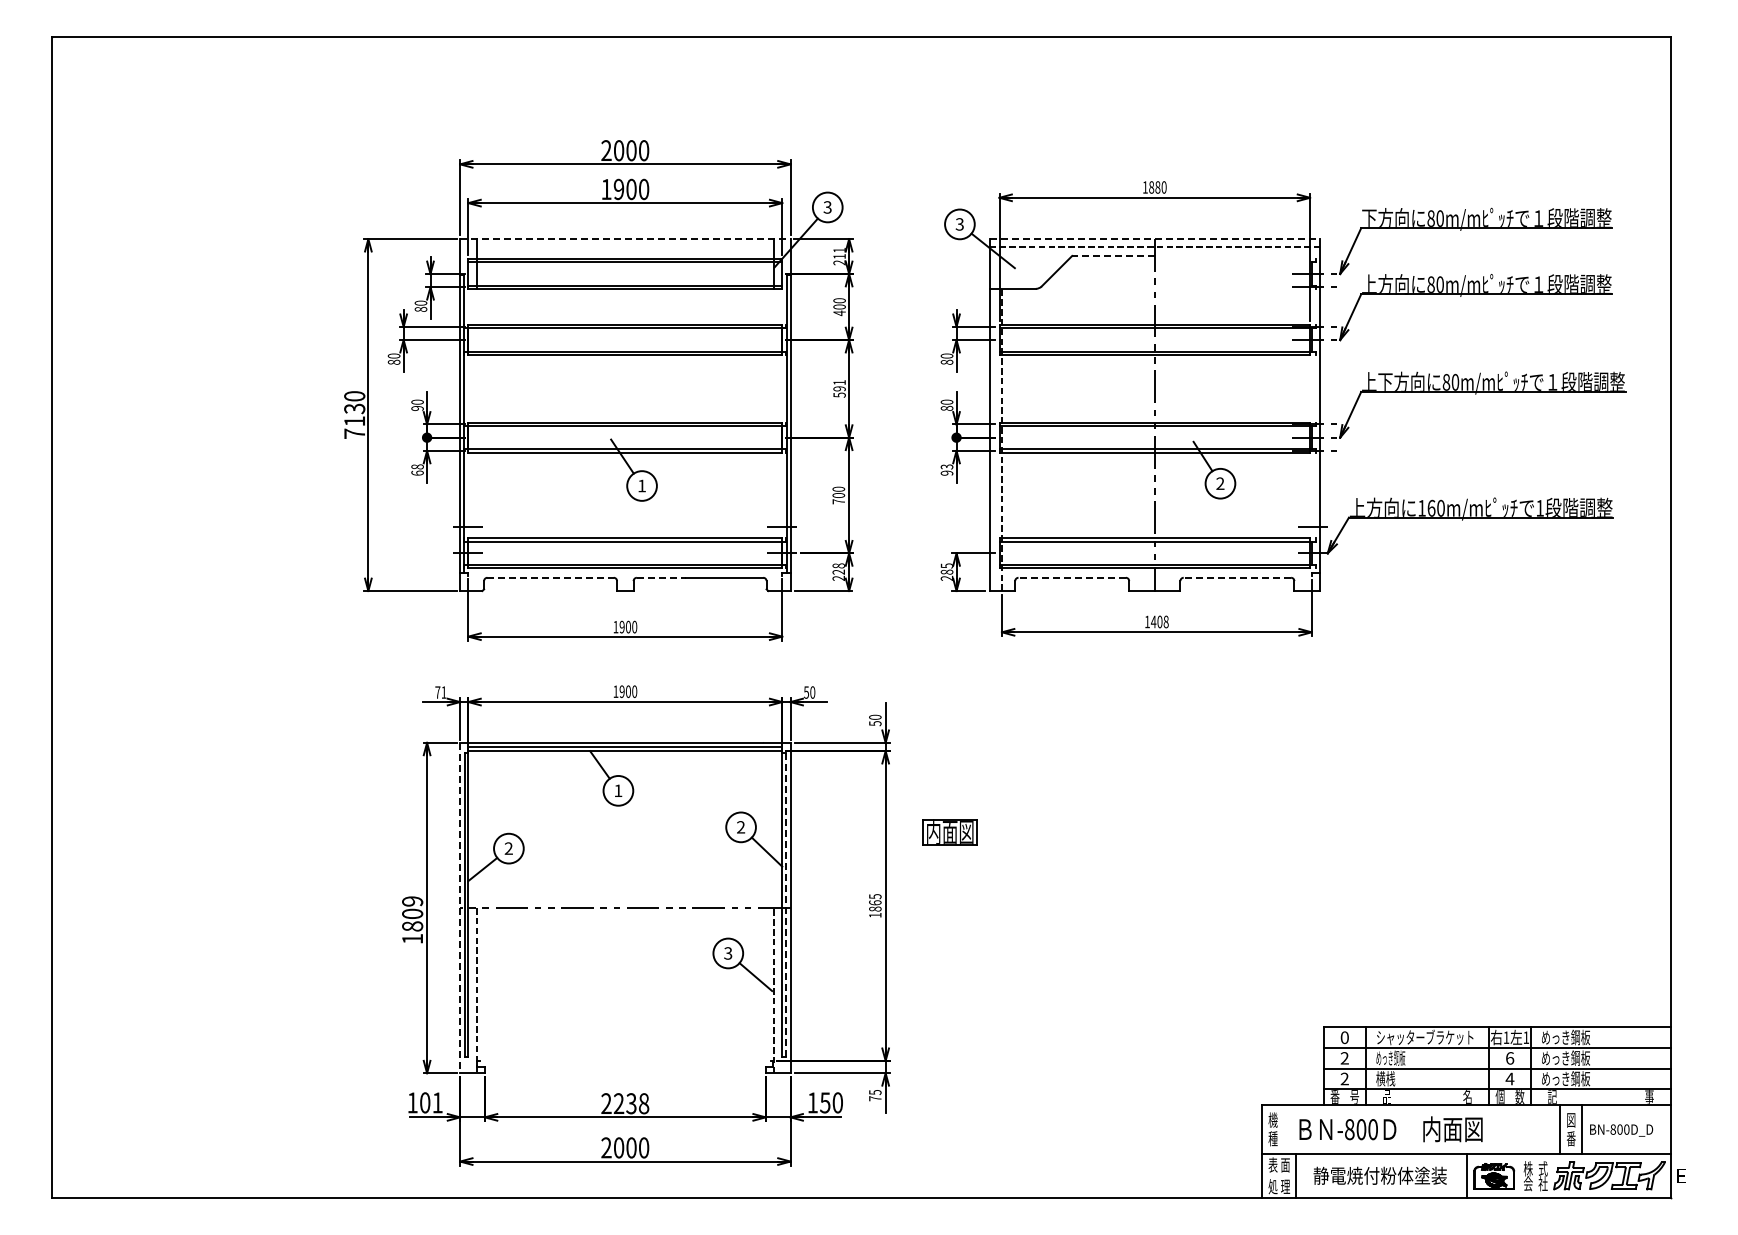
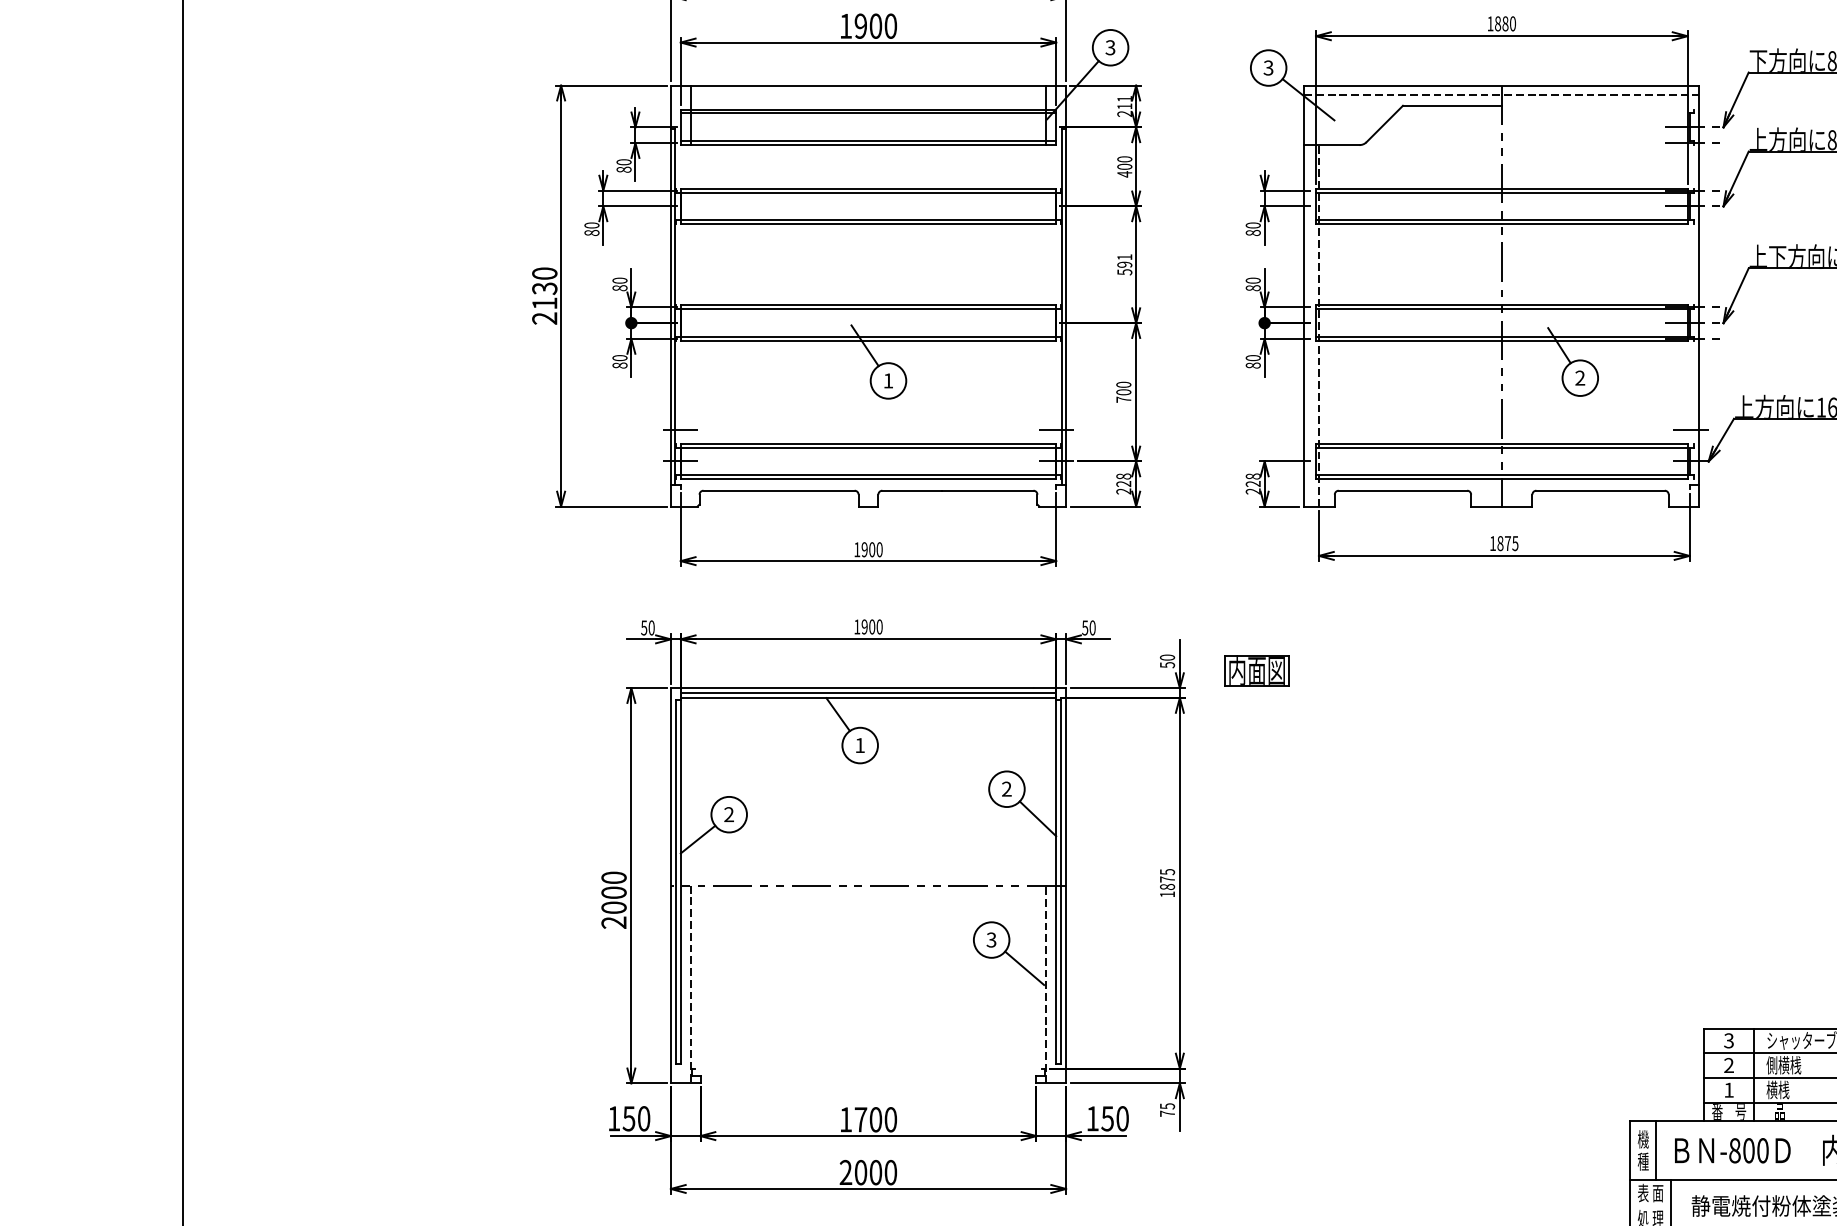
line: (625, 239) -> (868, 86), dashed -> solid
line: (1155, 239) -> (1502, 86), dashed -> solid
line: (1113, 255) -> (1452, 105), dashed -> solid
text: (417, 407) -> (619, 287), 90 -> 80
text: (354, 433) -> (544, 318), 7130 -> 2130
text: (417, 469) -> (619, 361), 68 -> 80
text: (947, 469) -> (1253, 361), 93 -> 80
text: (946, 568) -> (1252, 479), 285 -> 228
line: (551, 577) -> (780, 490), dashed -> solid
line: (661, 577) -> (911, 490), dashed -> solid
line: (1072, 577) -> (1403, 490), dashed -> solid
line: (1237, 577) -> (1600, 490), dashed -> solid
text: (1159, 621) -> (1507, 542), 1408 -> 1875
text: (440, 692) -> (647, 627), 71 -> 50
part: (949, 832) -> (1256, 670), moved
text: (875, 902) -> (1167, 879), 1865 -> 1875
line: (786, 904) -> (1061, 881), dashed -> solid
line: (460, 908) -> (671, 886), dashed -> solid
text: (412, 920) -> (613, 900), 1809 -> 2000
text: (1344, 1037) -> (1728, 1040), 0 -> 3
text: (1390, 1057) -> (1783, 1064), めっき鋼板 -> 側横桟
text: (1344, 1078) -> (1728, 1089), 2 -> 1
text: (430, 1102) -> (635, 1118), 101 -> 150
text: (625, 1103) -> (868, 1119), 2238 -> 1700
line: (1283, 1129) -> (1655, 1150), added

